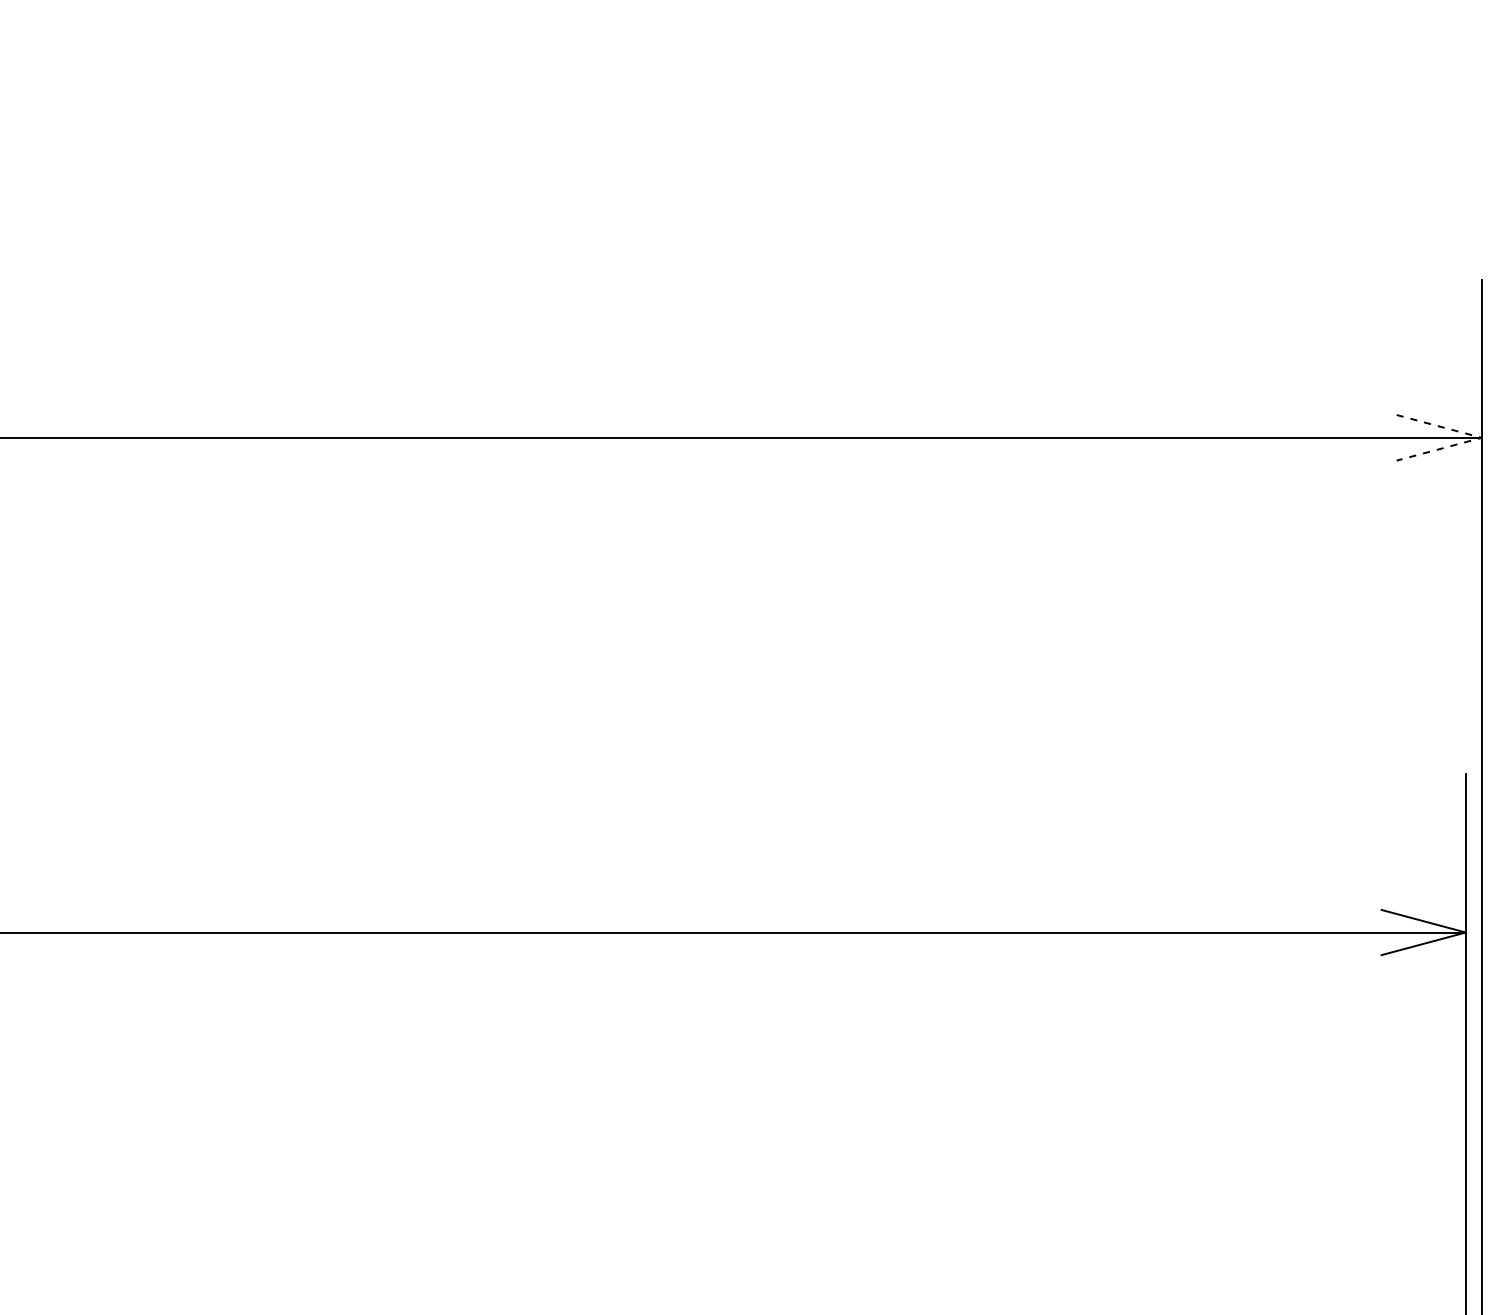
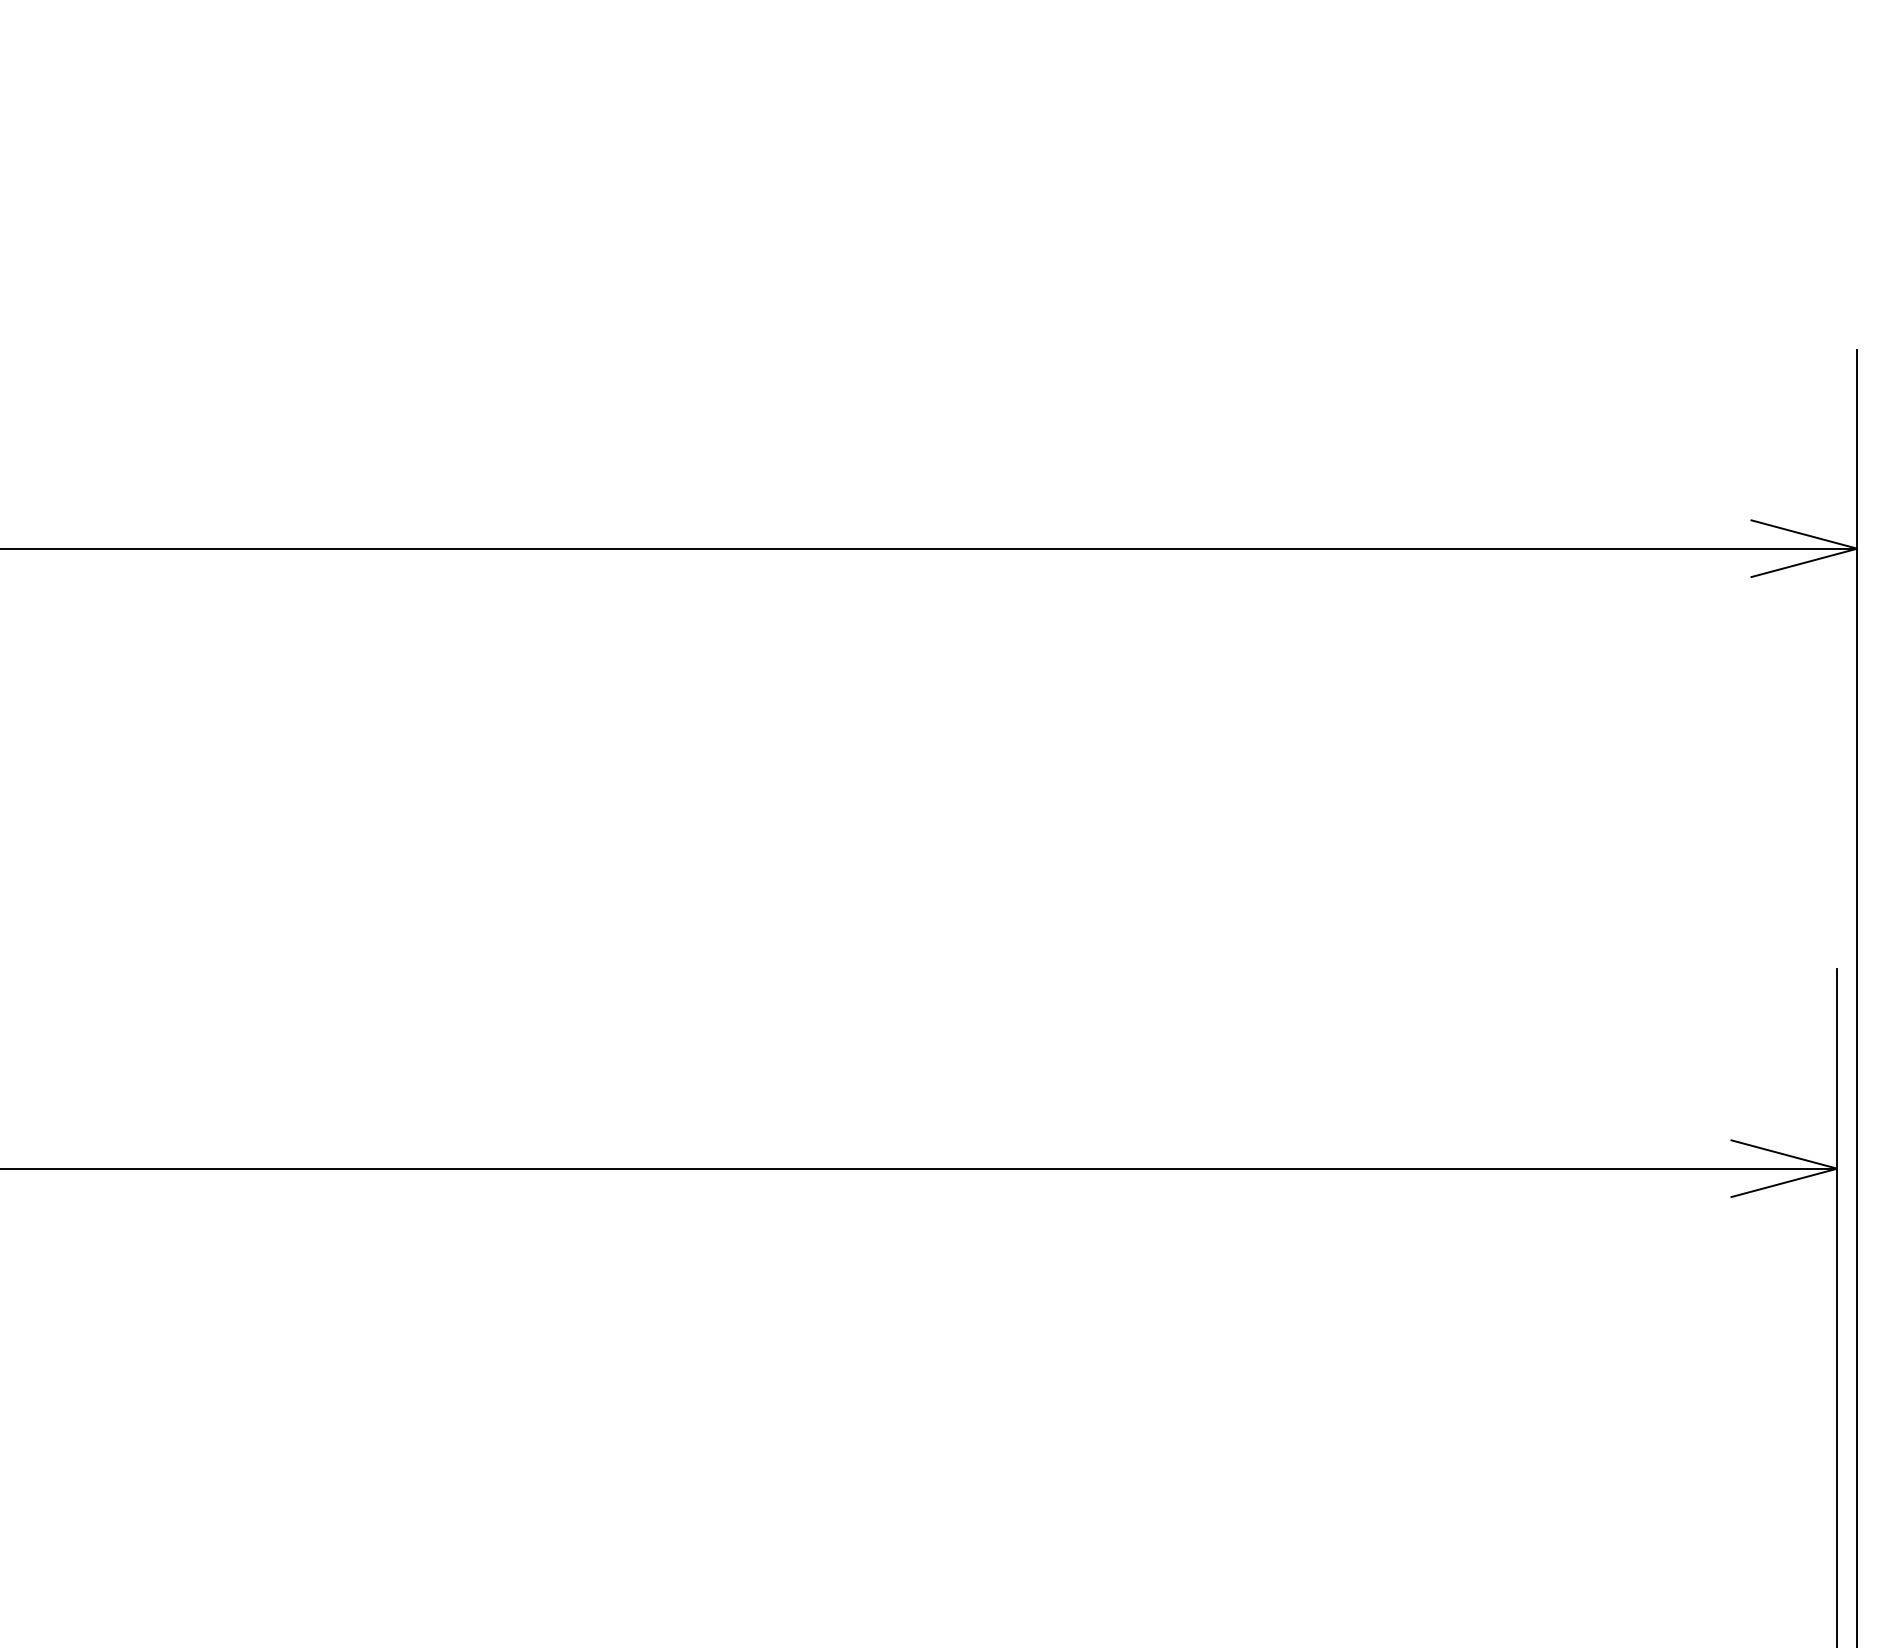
line: (1481, 437) -> (1857, 548), dashed -> solid

